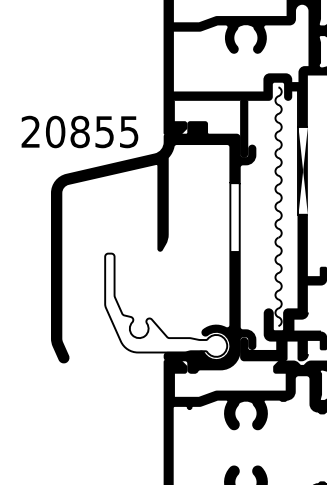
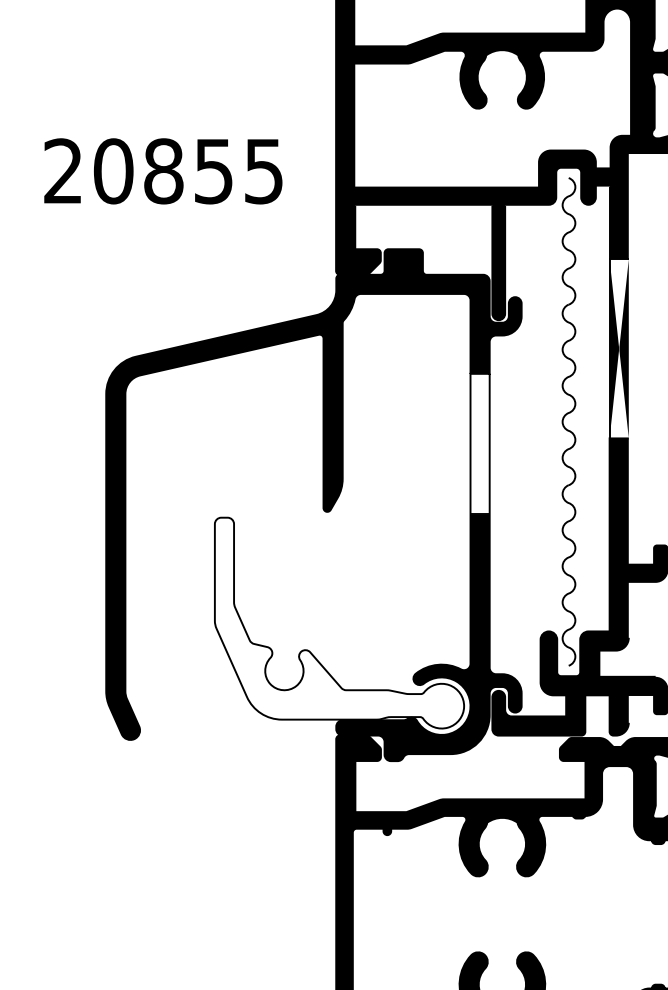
text: (79, 131) -> (162, 170), moved

